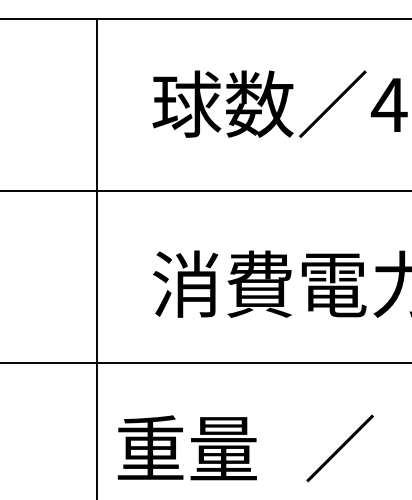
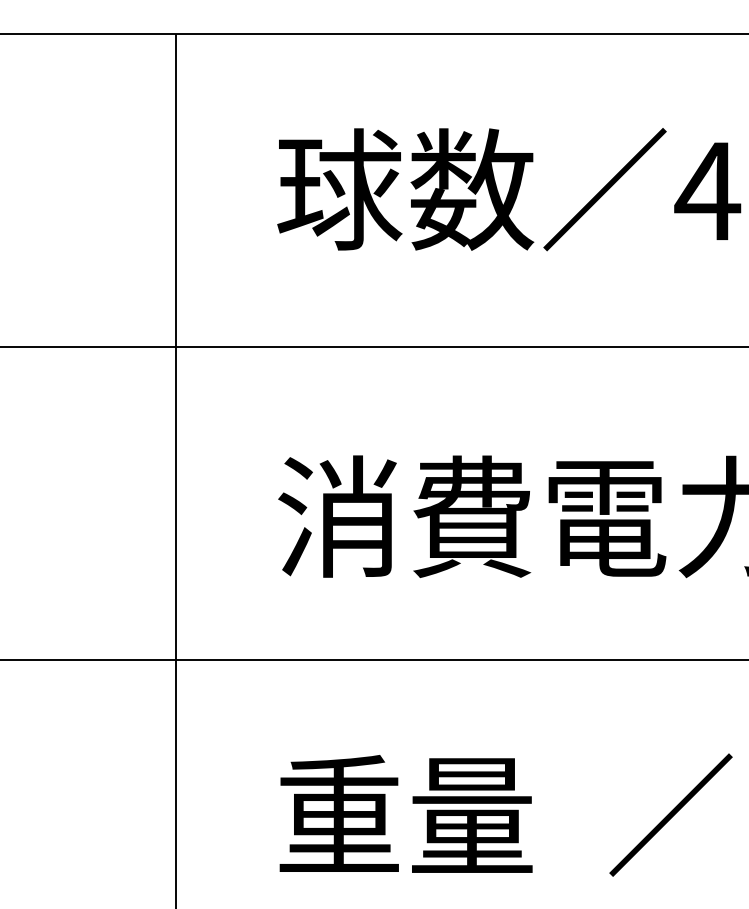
part: (191, 442) -> (413, 804), moved
line: (339, 448) -> (669, 815), moved

